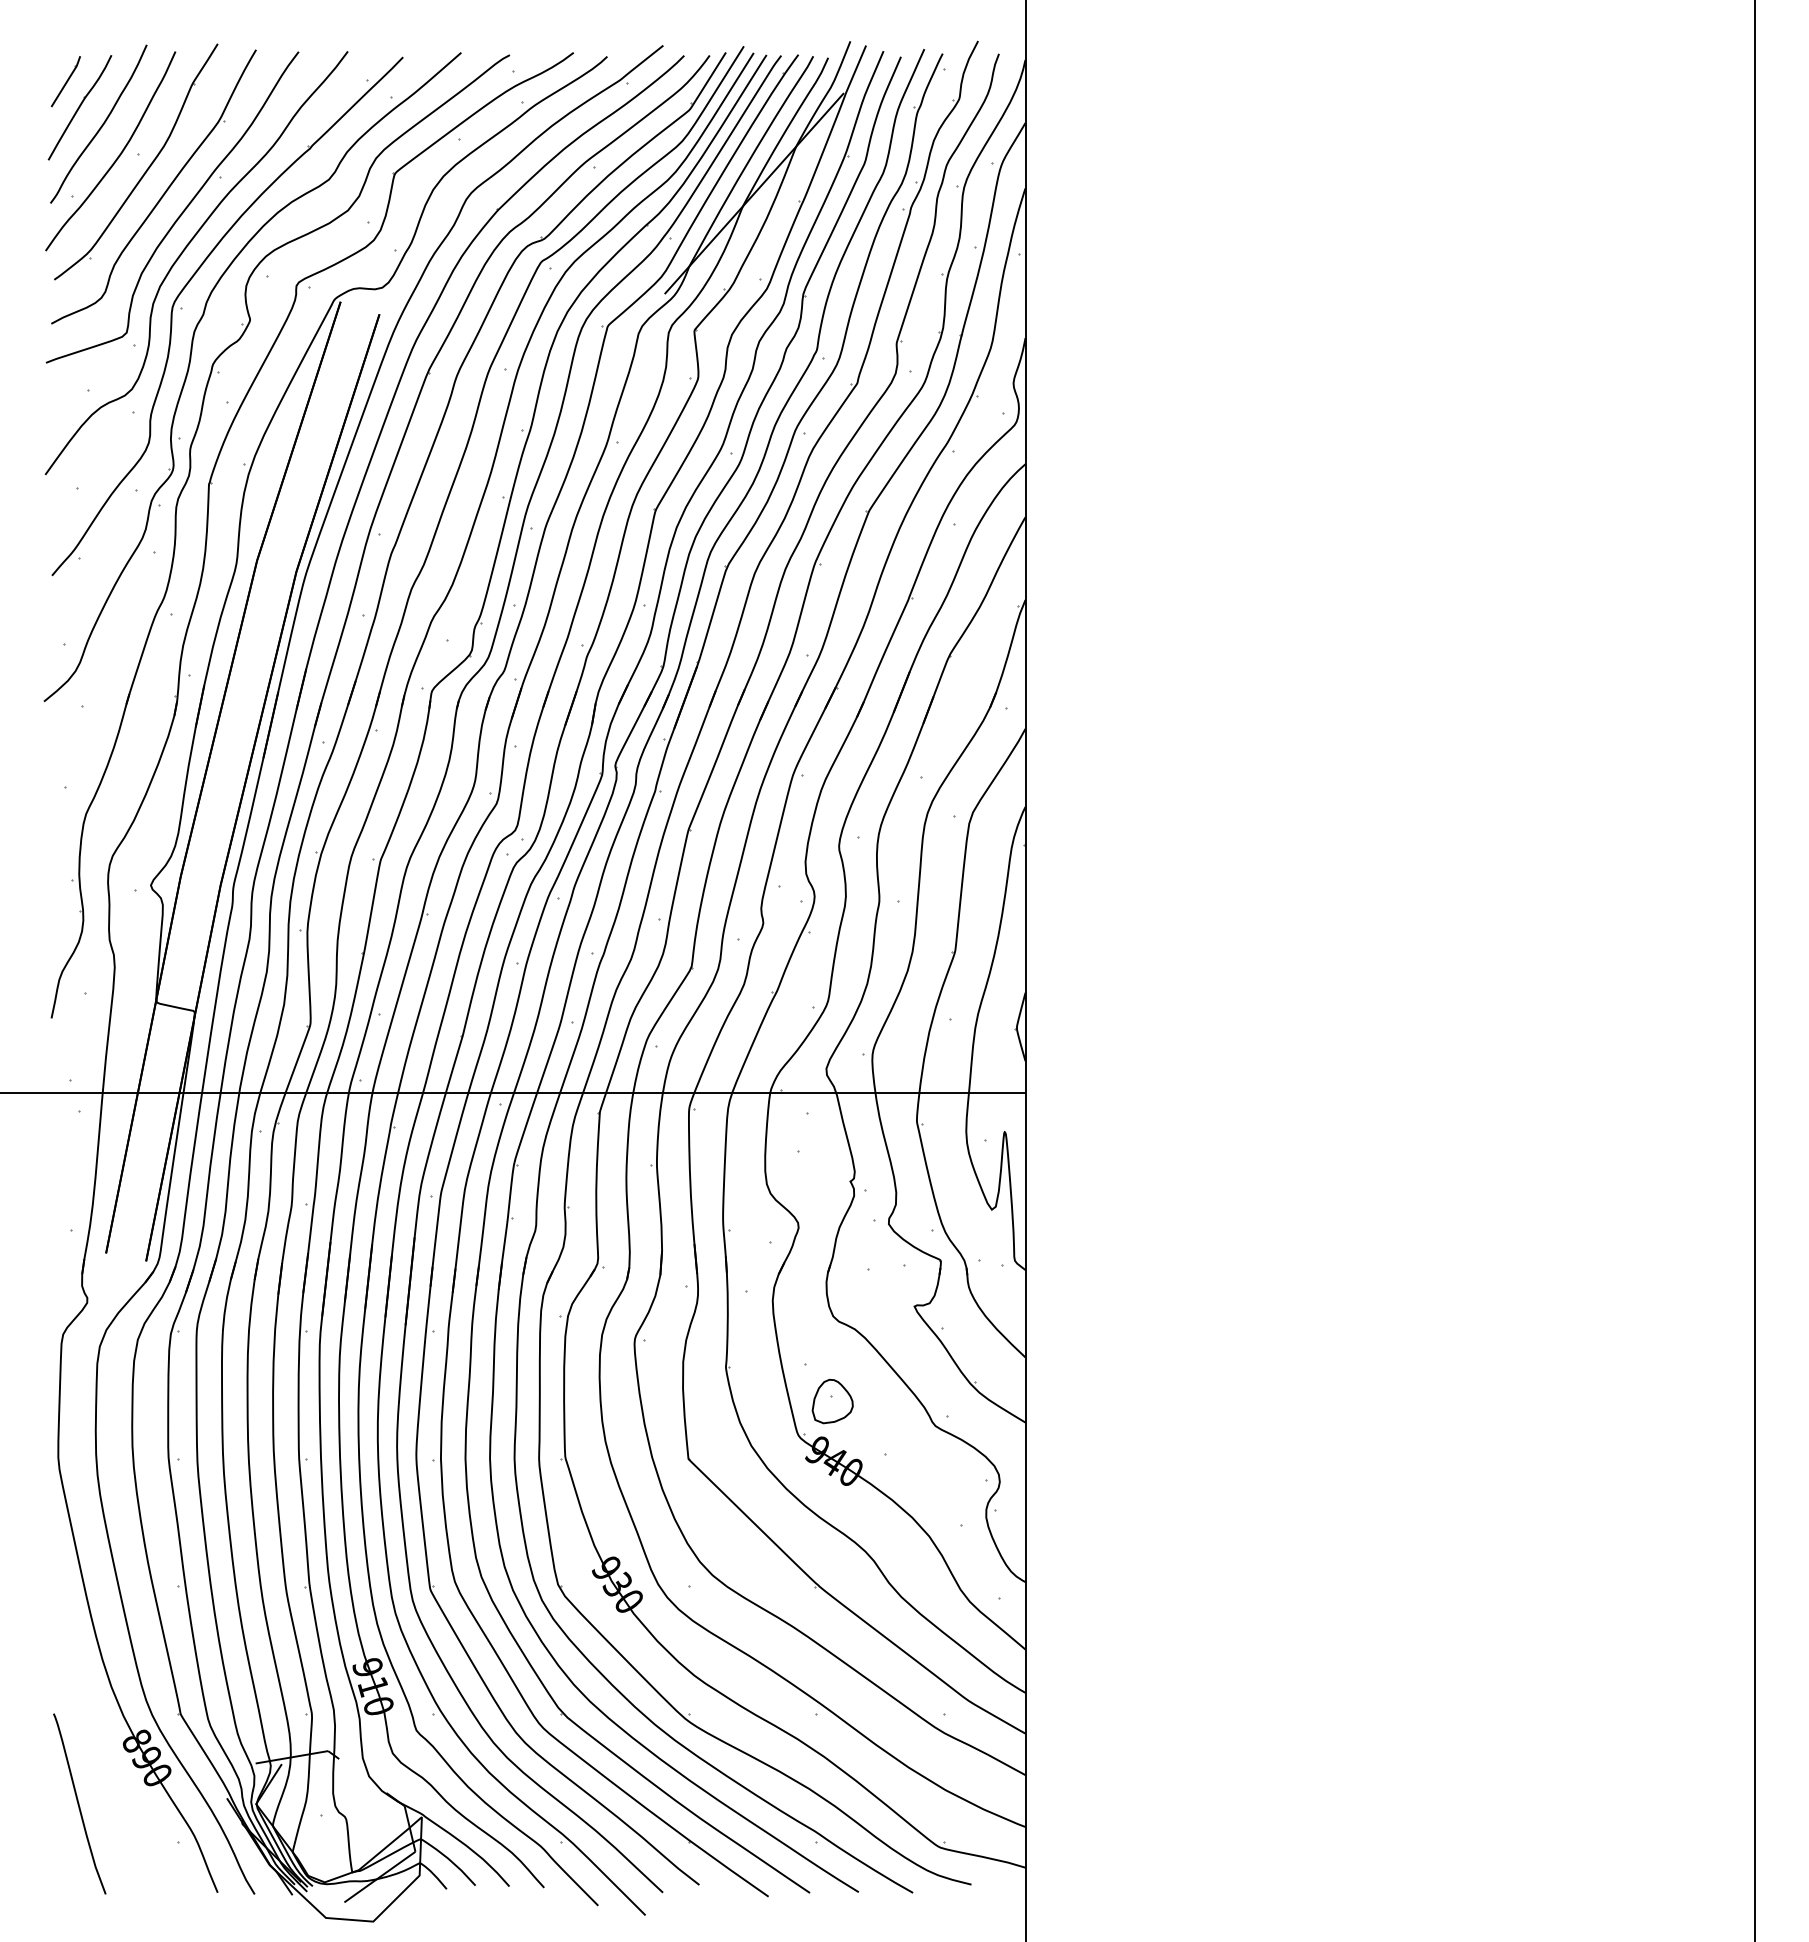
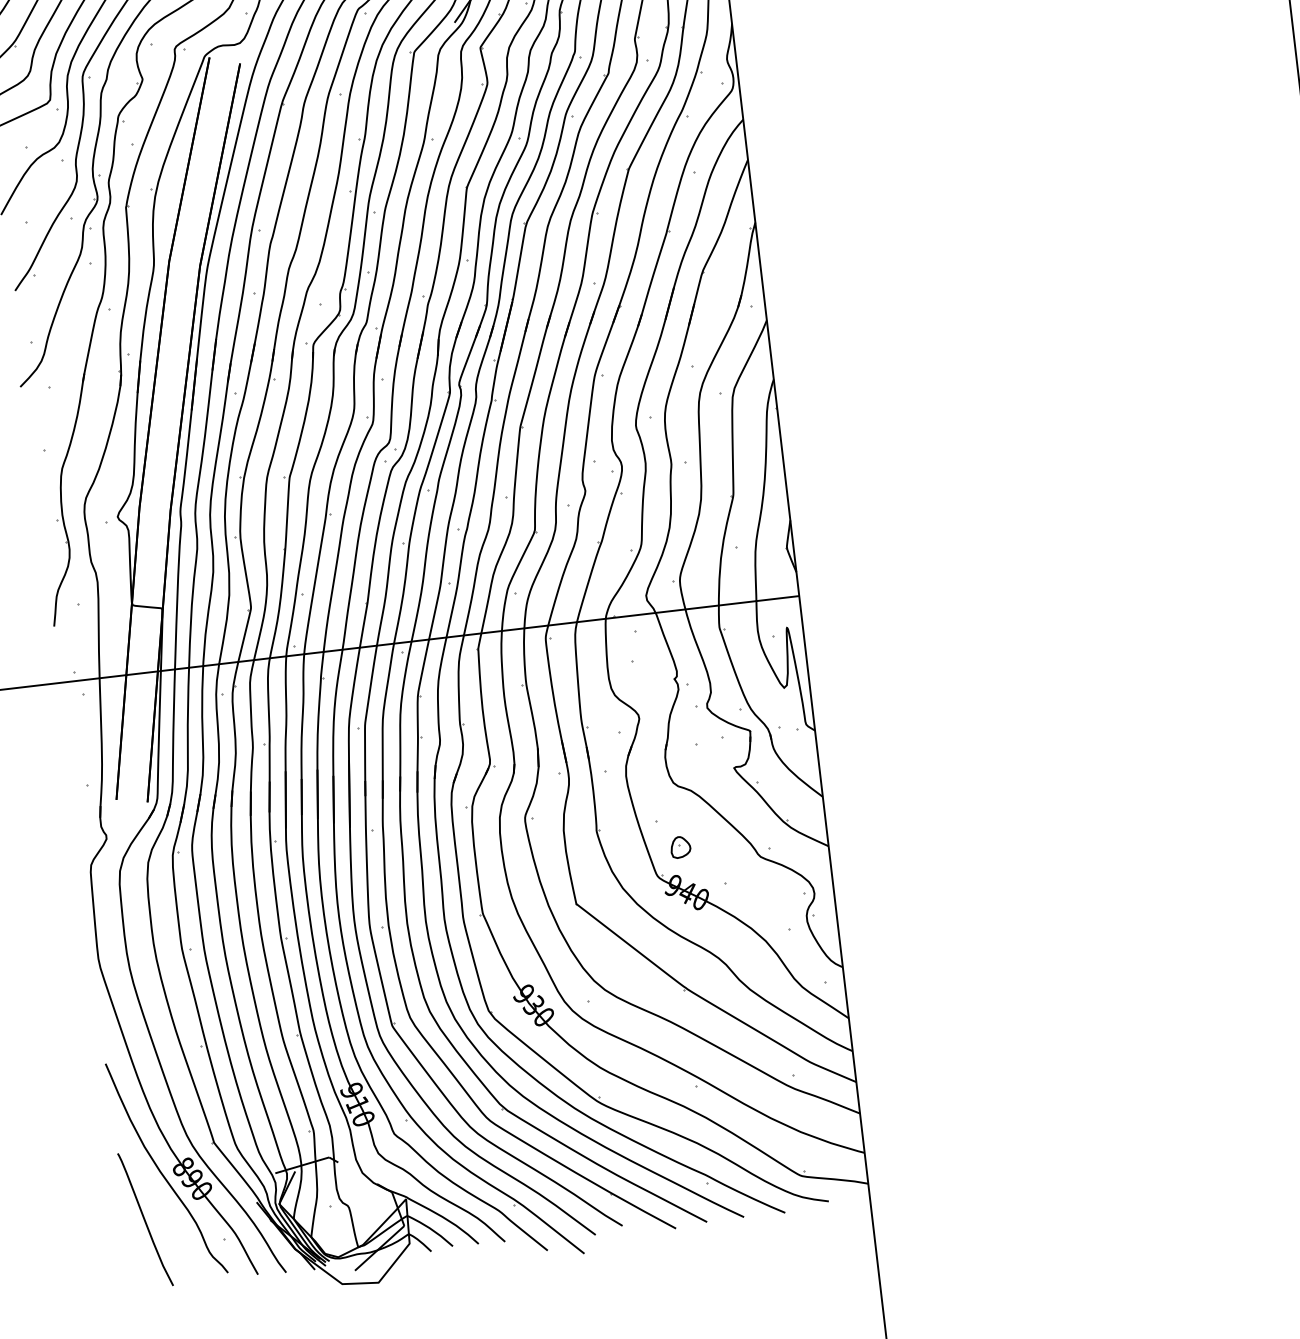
part: (832, 1400) -> (680, 846), size x0.62
curve: (107, 1743) -> (161, 1171), added

